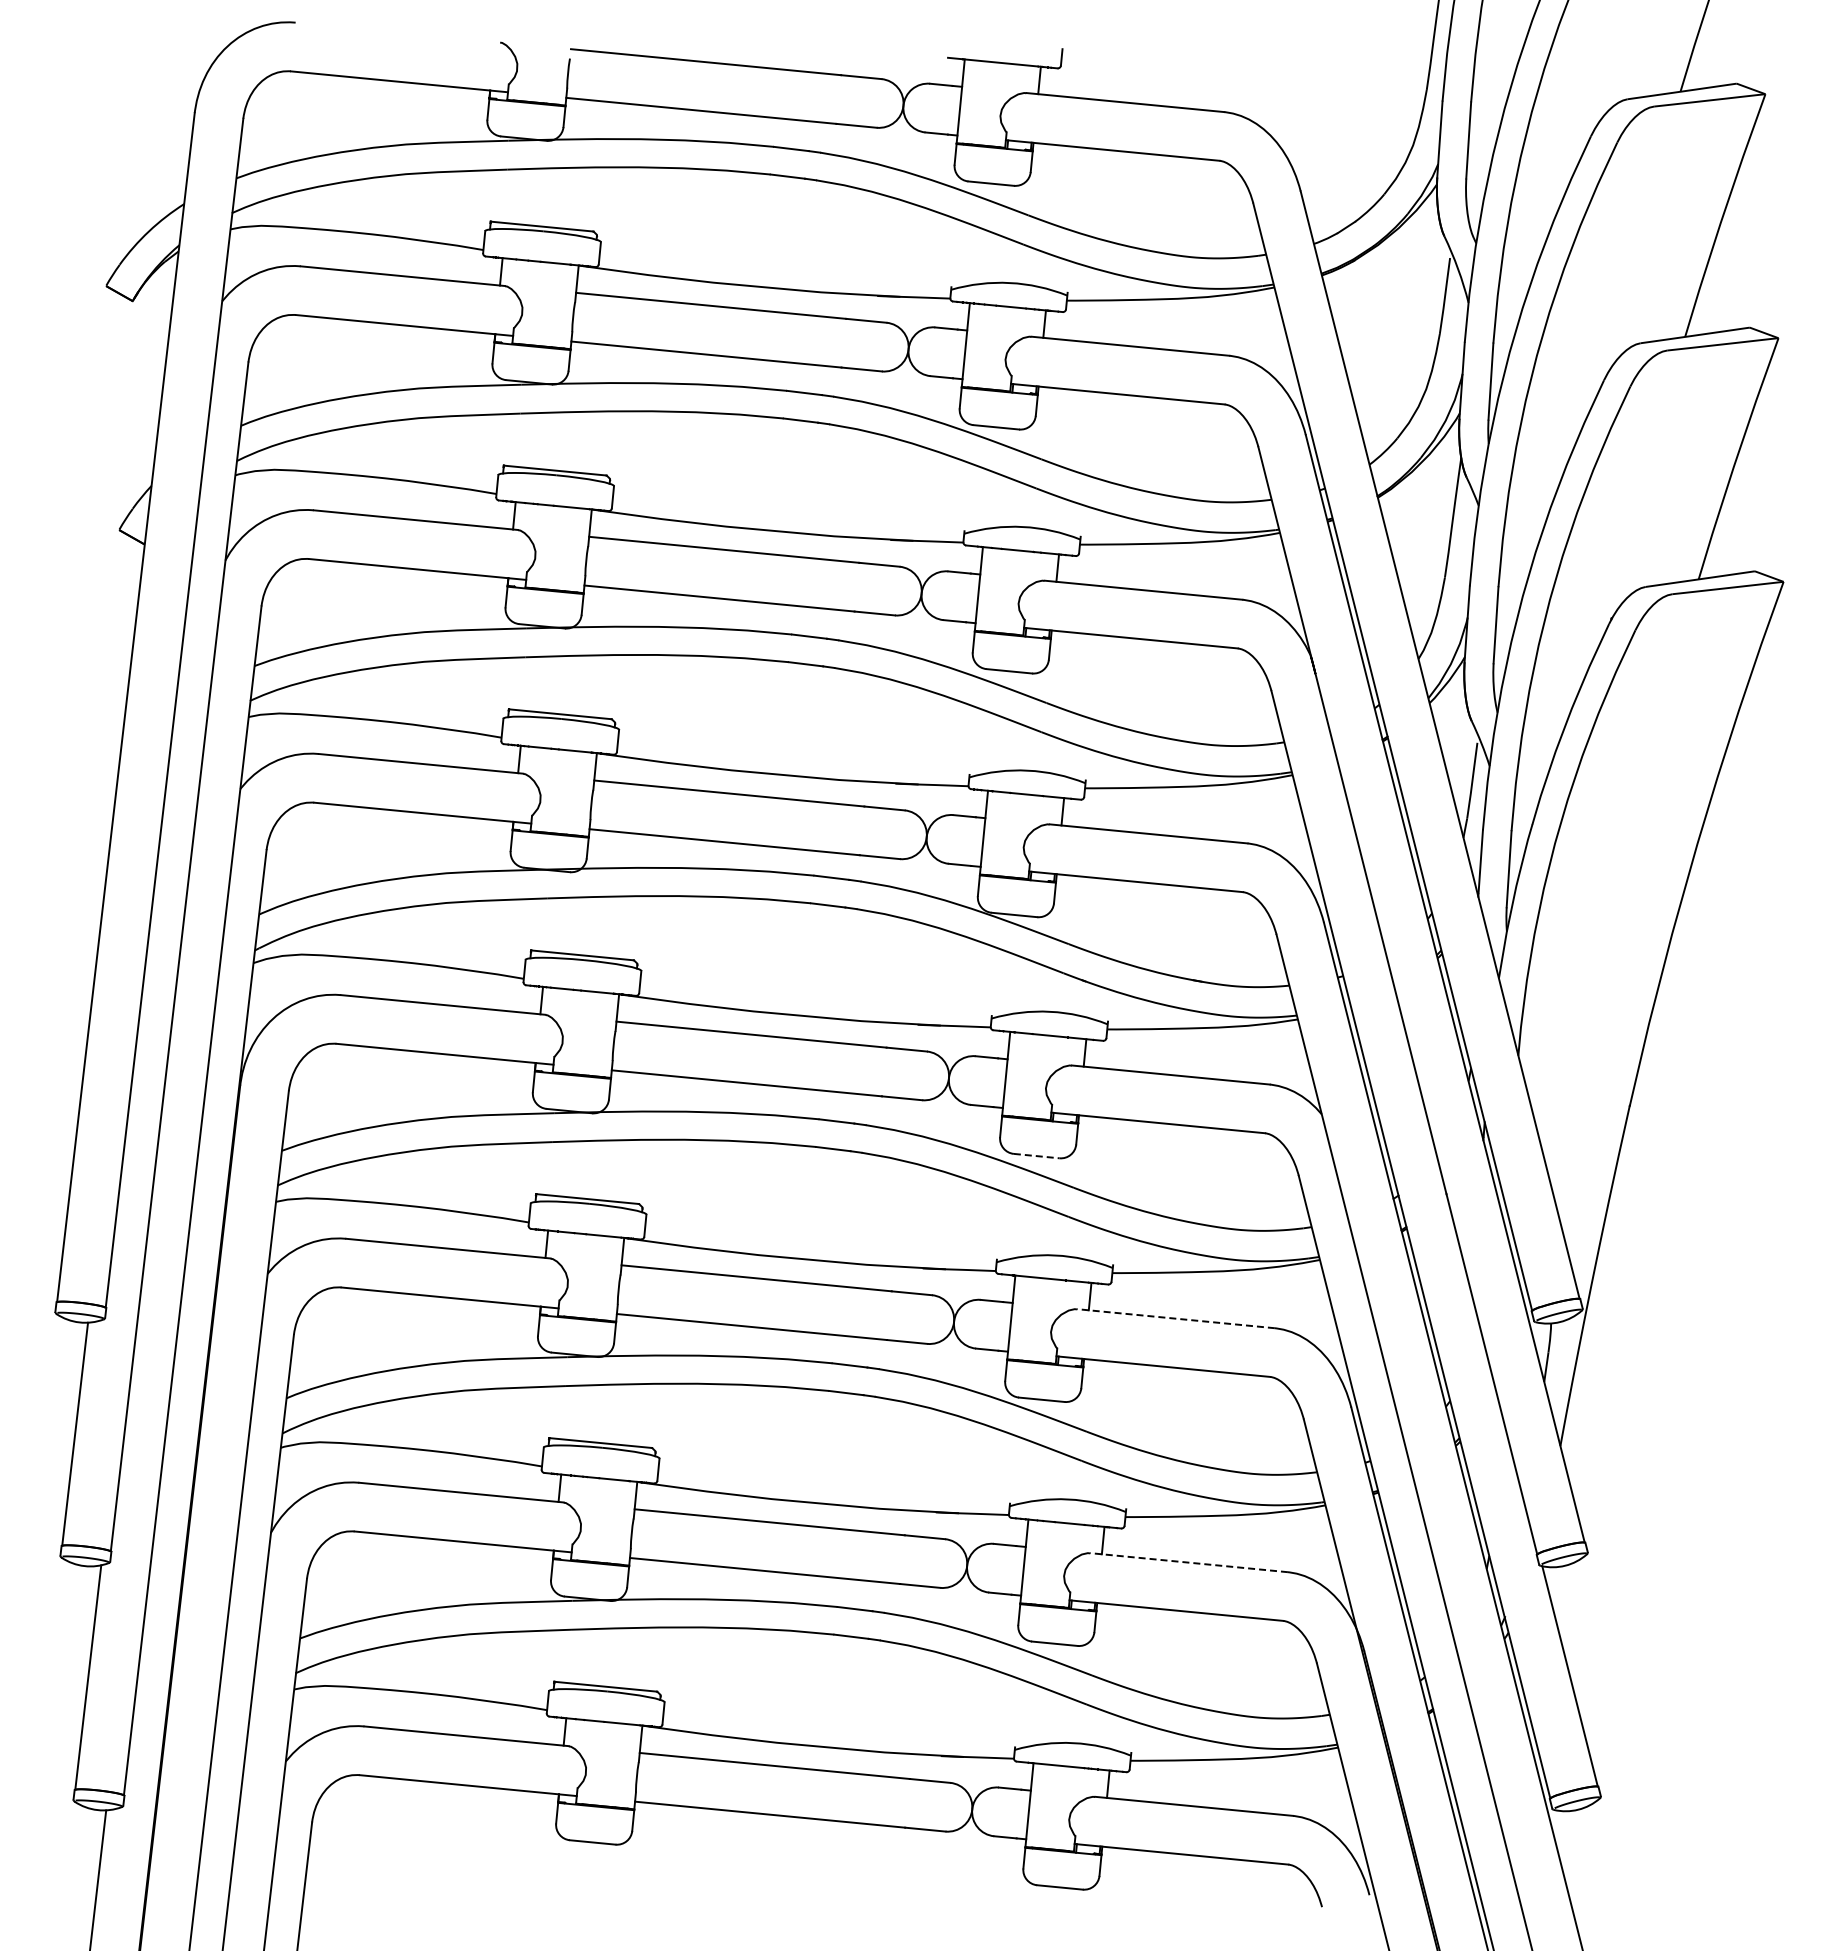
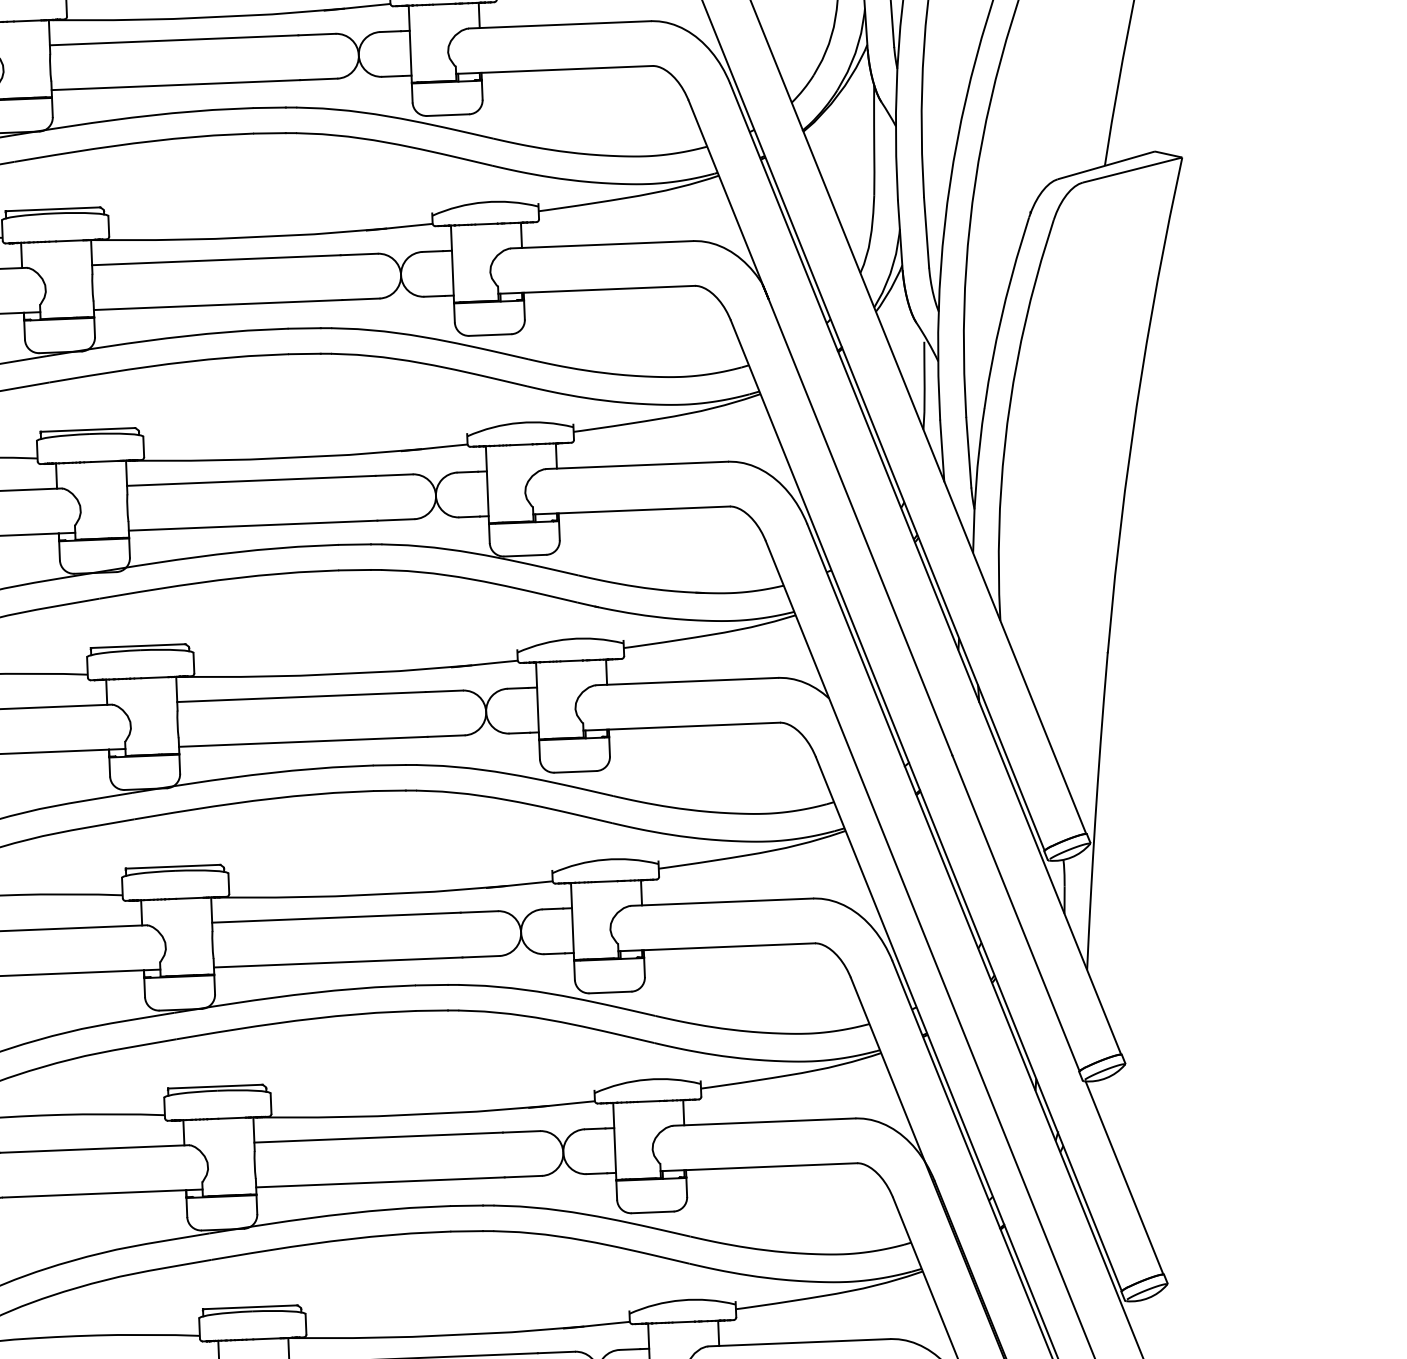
line: (1036, 1156) -> (575, 772), dashed -> solid
line: (1175, 1318) -> (721, 902), dashed -> solid
line: (1188, 1562) -> (763, 1122), dashed -> solid

